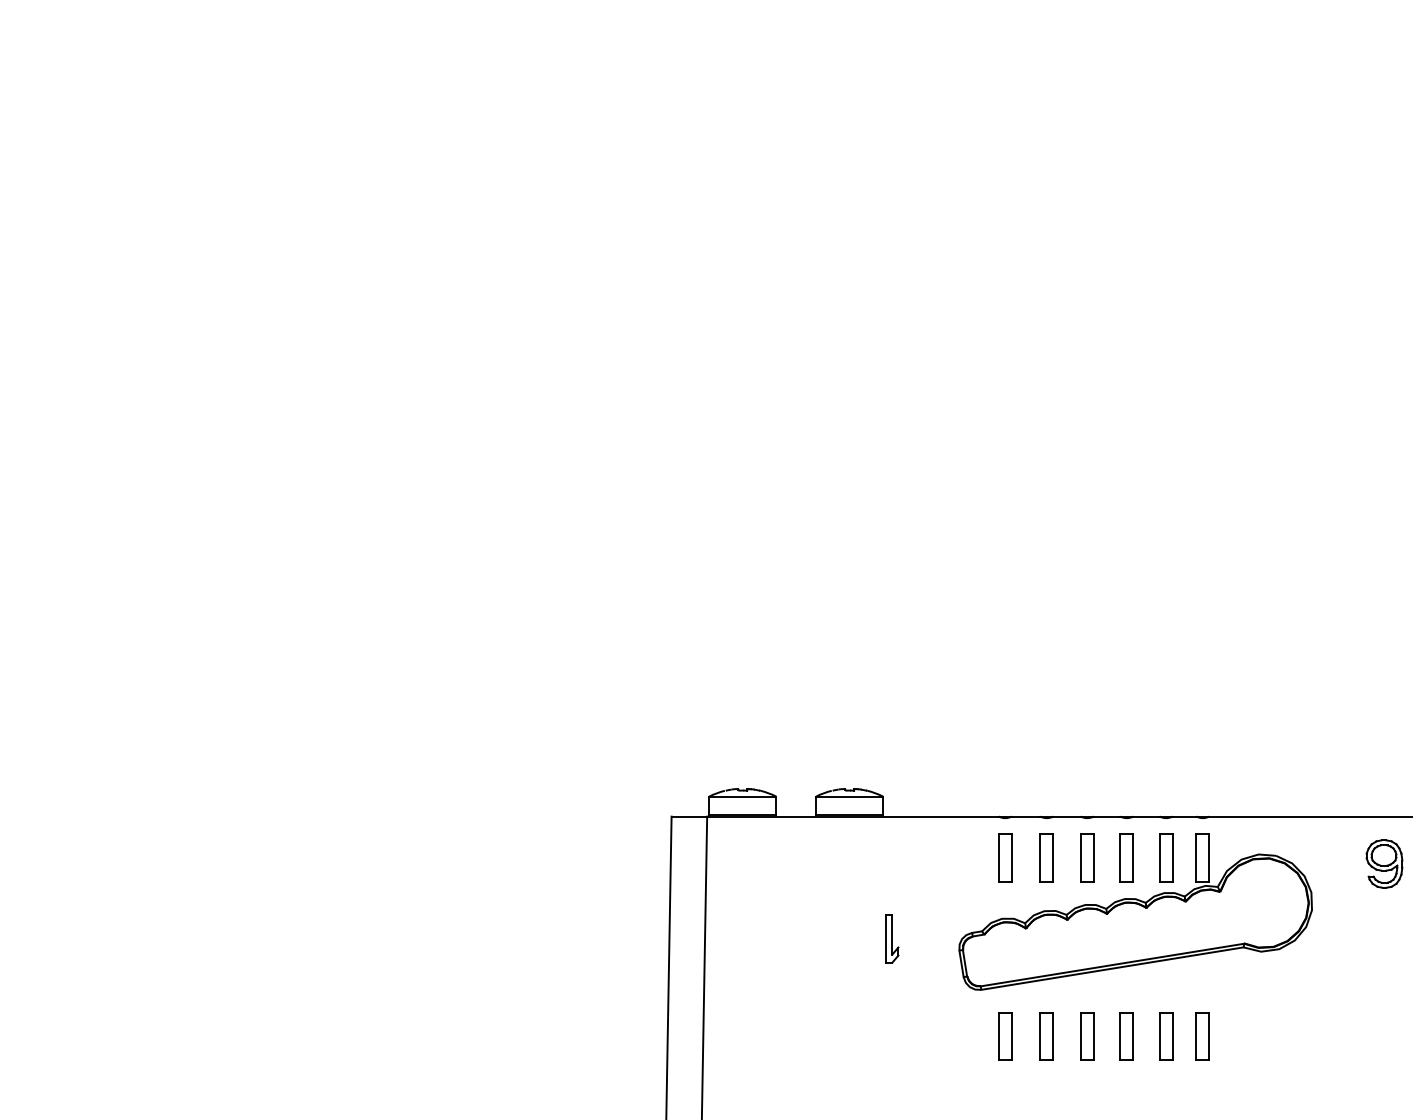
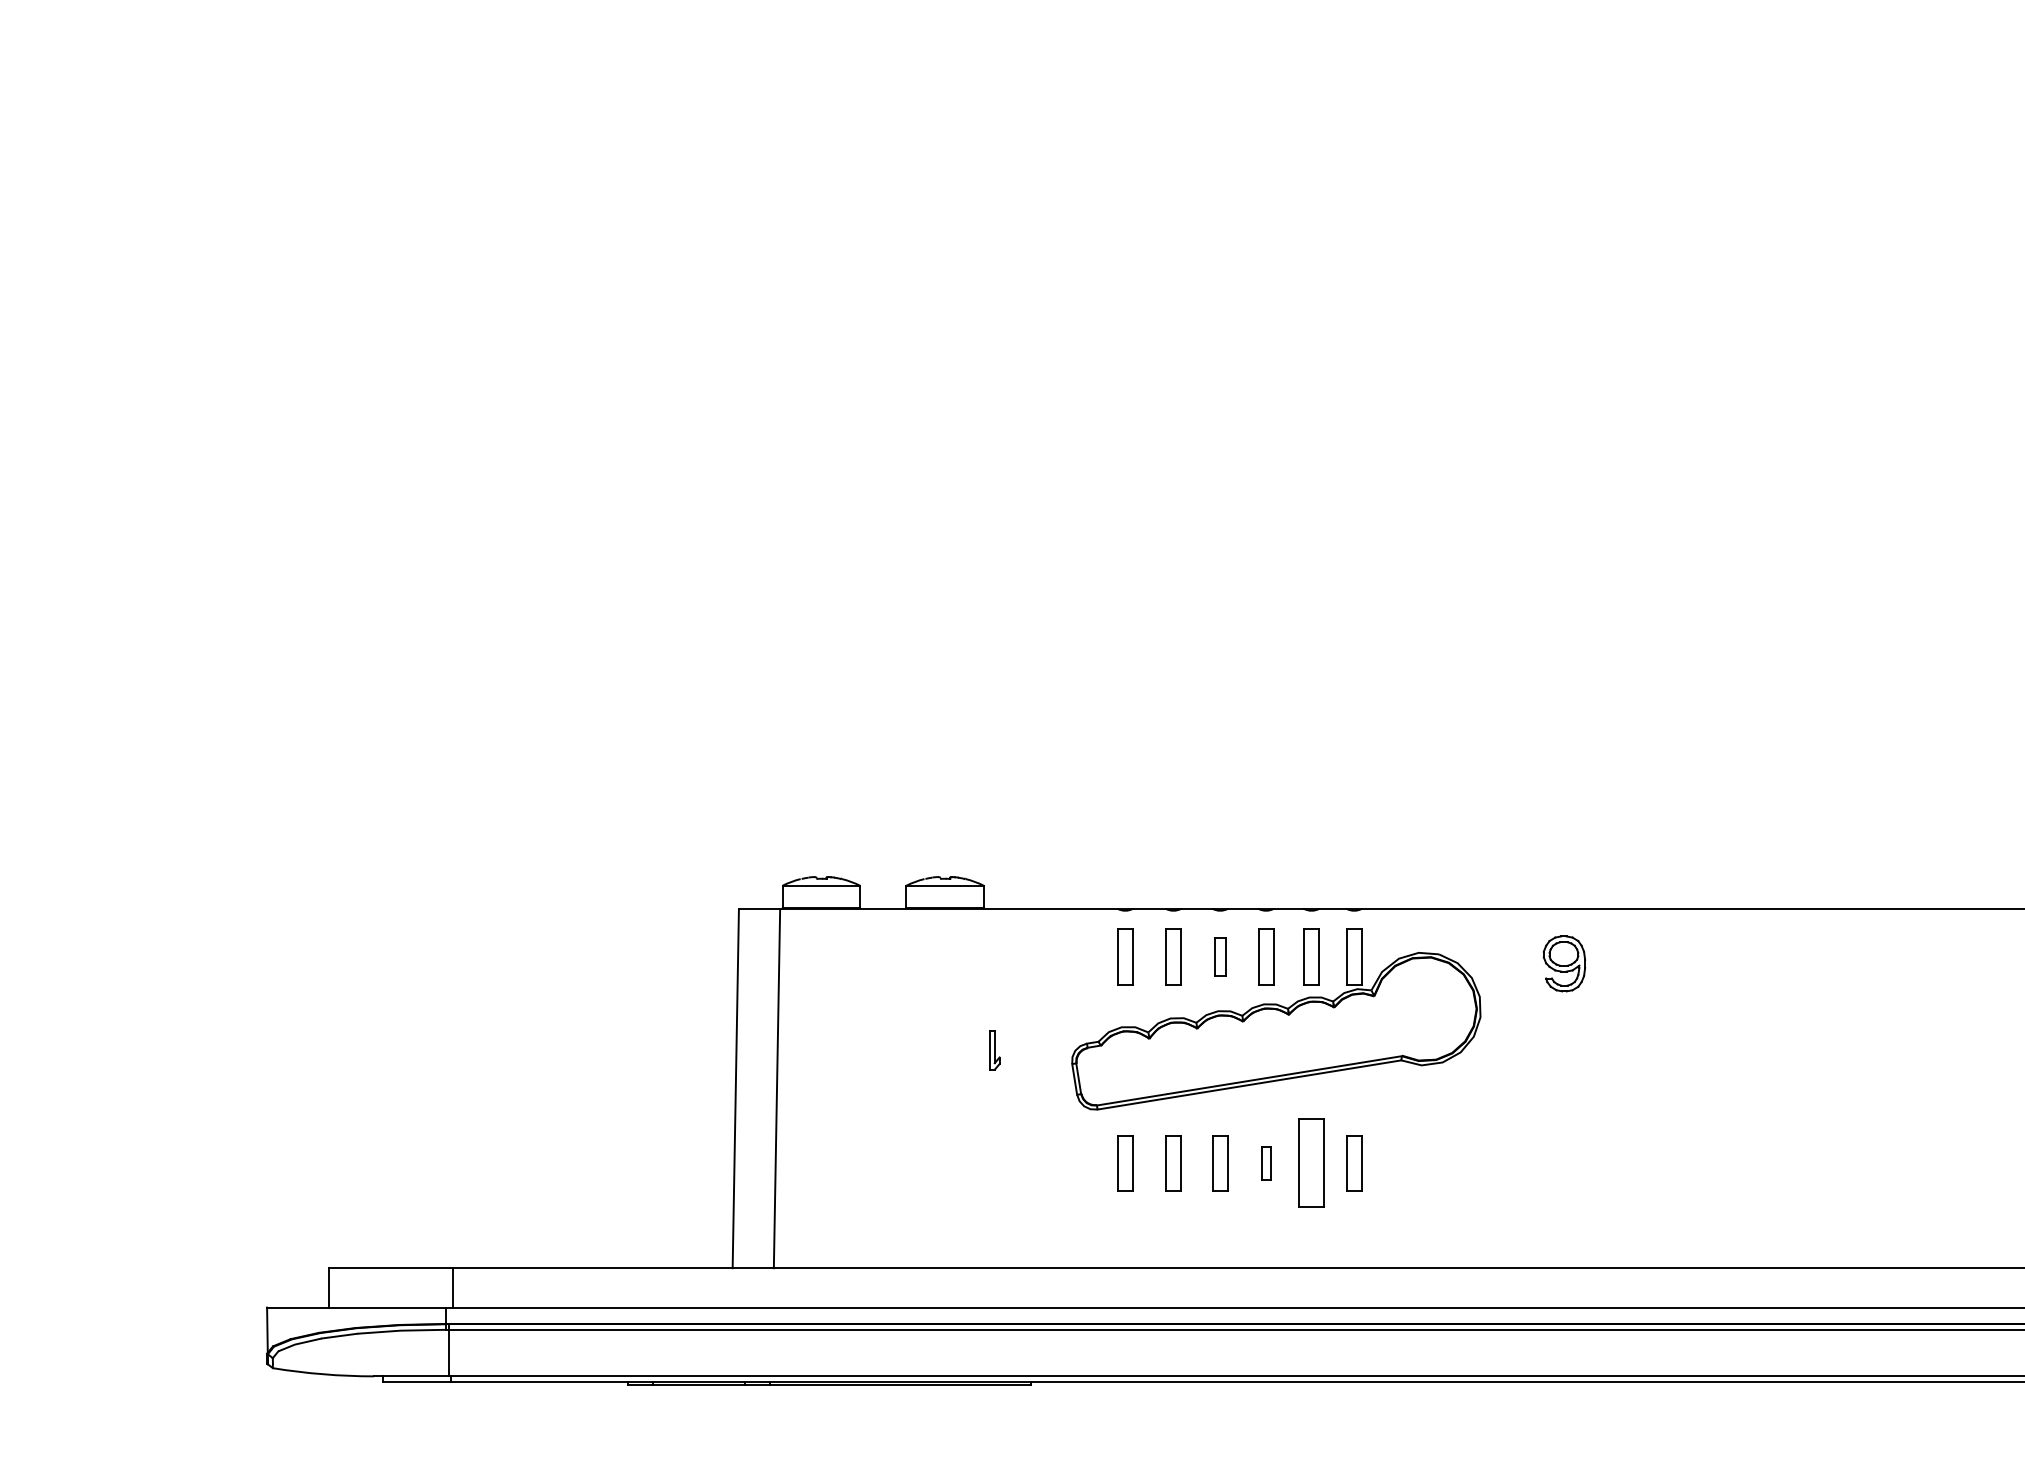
part: (1087, 857) -> (1220, 956), size x0.7
part: (892, 938) -> (994, 1050), size x0.7
part: (1127, 1036) -> (1266, 1163), size x0.6
part: (1166, 1036) -> (1311, 1163), size x1.6

